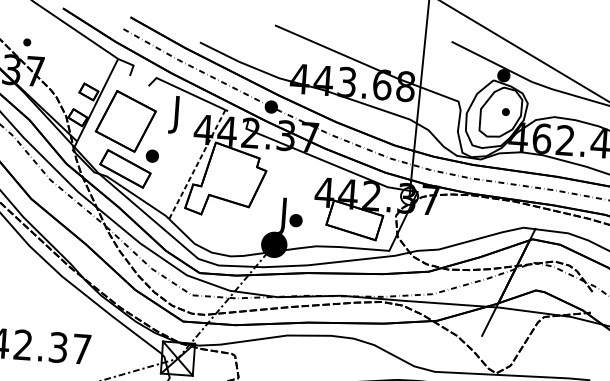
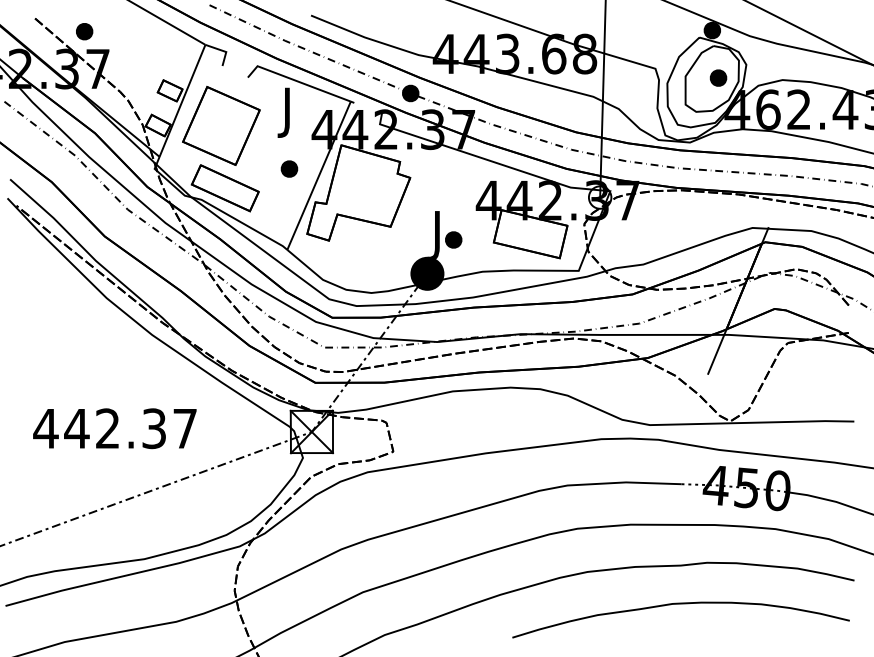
part: (27, 42) -> (84, 31), size x1.67
part: (505, 111) -> (718, 77), size x1.67
part: (152, 155) -> (289, 168), moved
line: (197, 164) -> (319, 175), dashed -> solid

